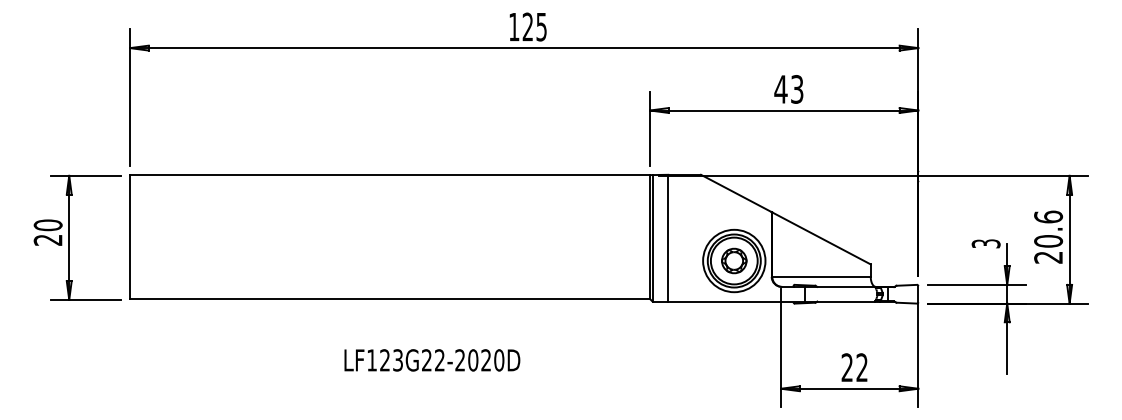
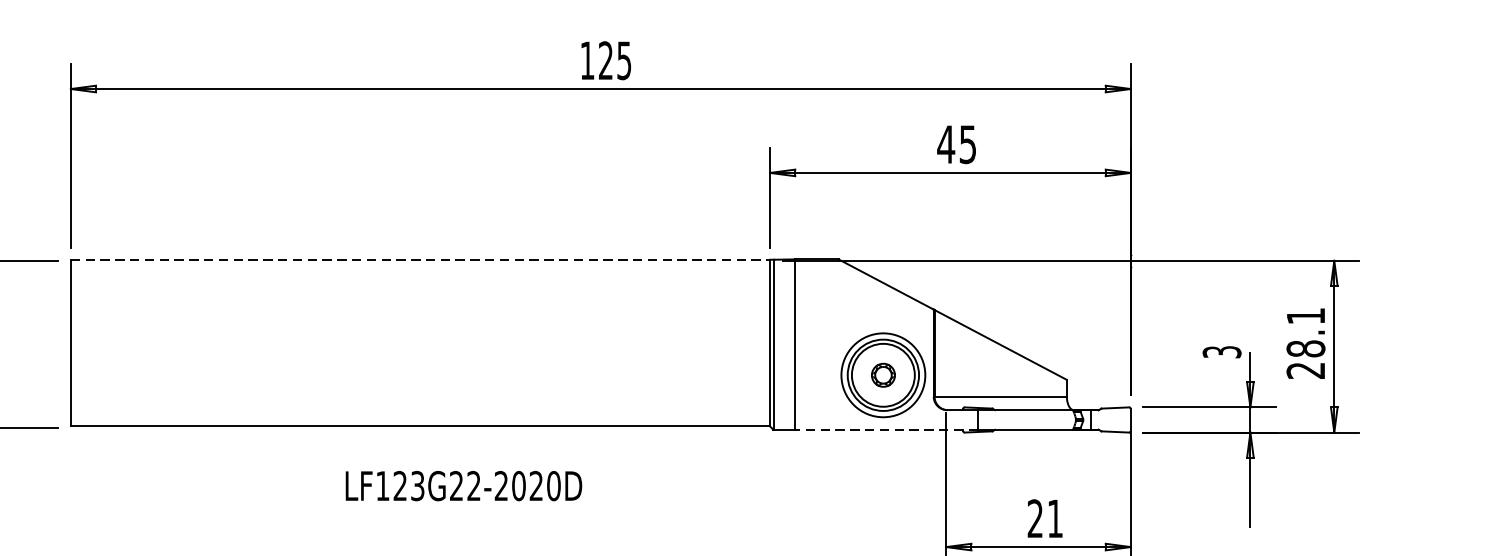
text: (797, 89) -> (968, 144), 43 -> 45
line: (390, 175) -> (421, 260), solid -> dashed
text: (1048, 228) -> (1305, 331), 20.6 -> 28.1
part: (734, 260) -> (883, 374), size x0.7
line: (735, 301) -> (885, 429), solid -> dashed
text: (432, 360) -> (464, 486), moved
text: (861, 367) -> (1054, 518), 22 -> 21

